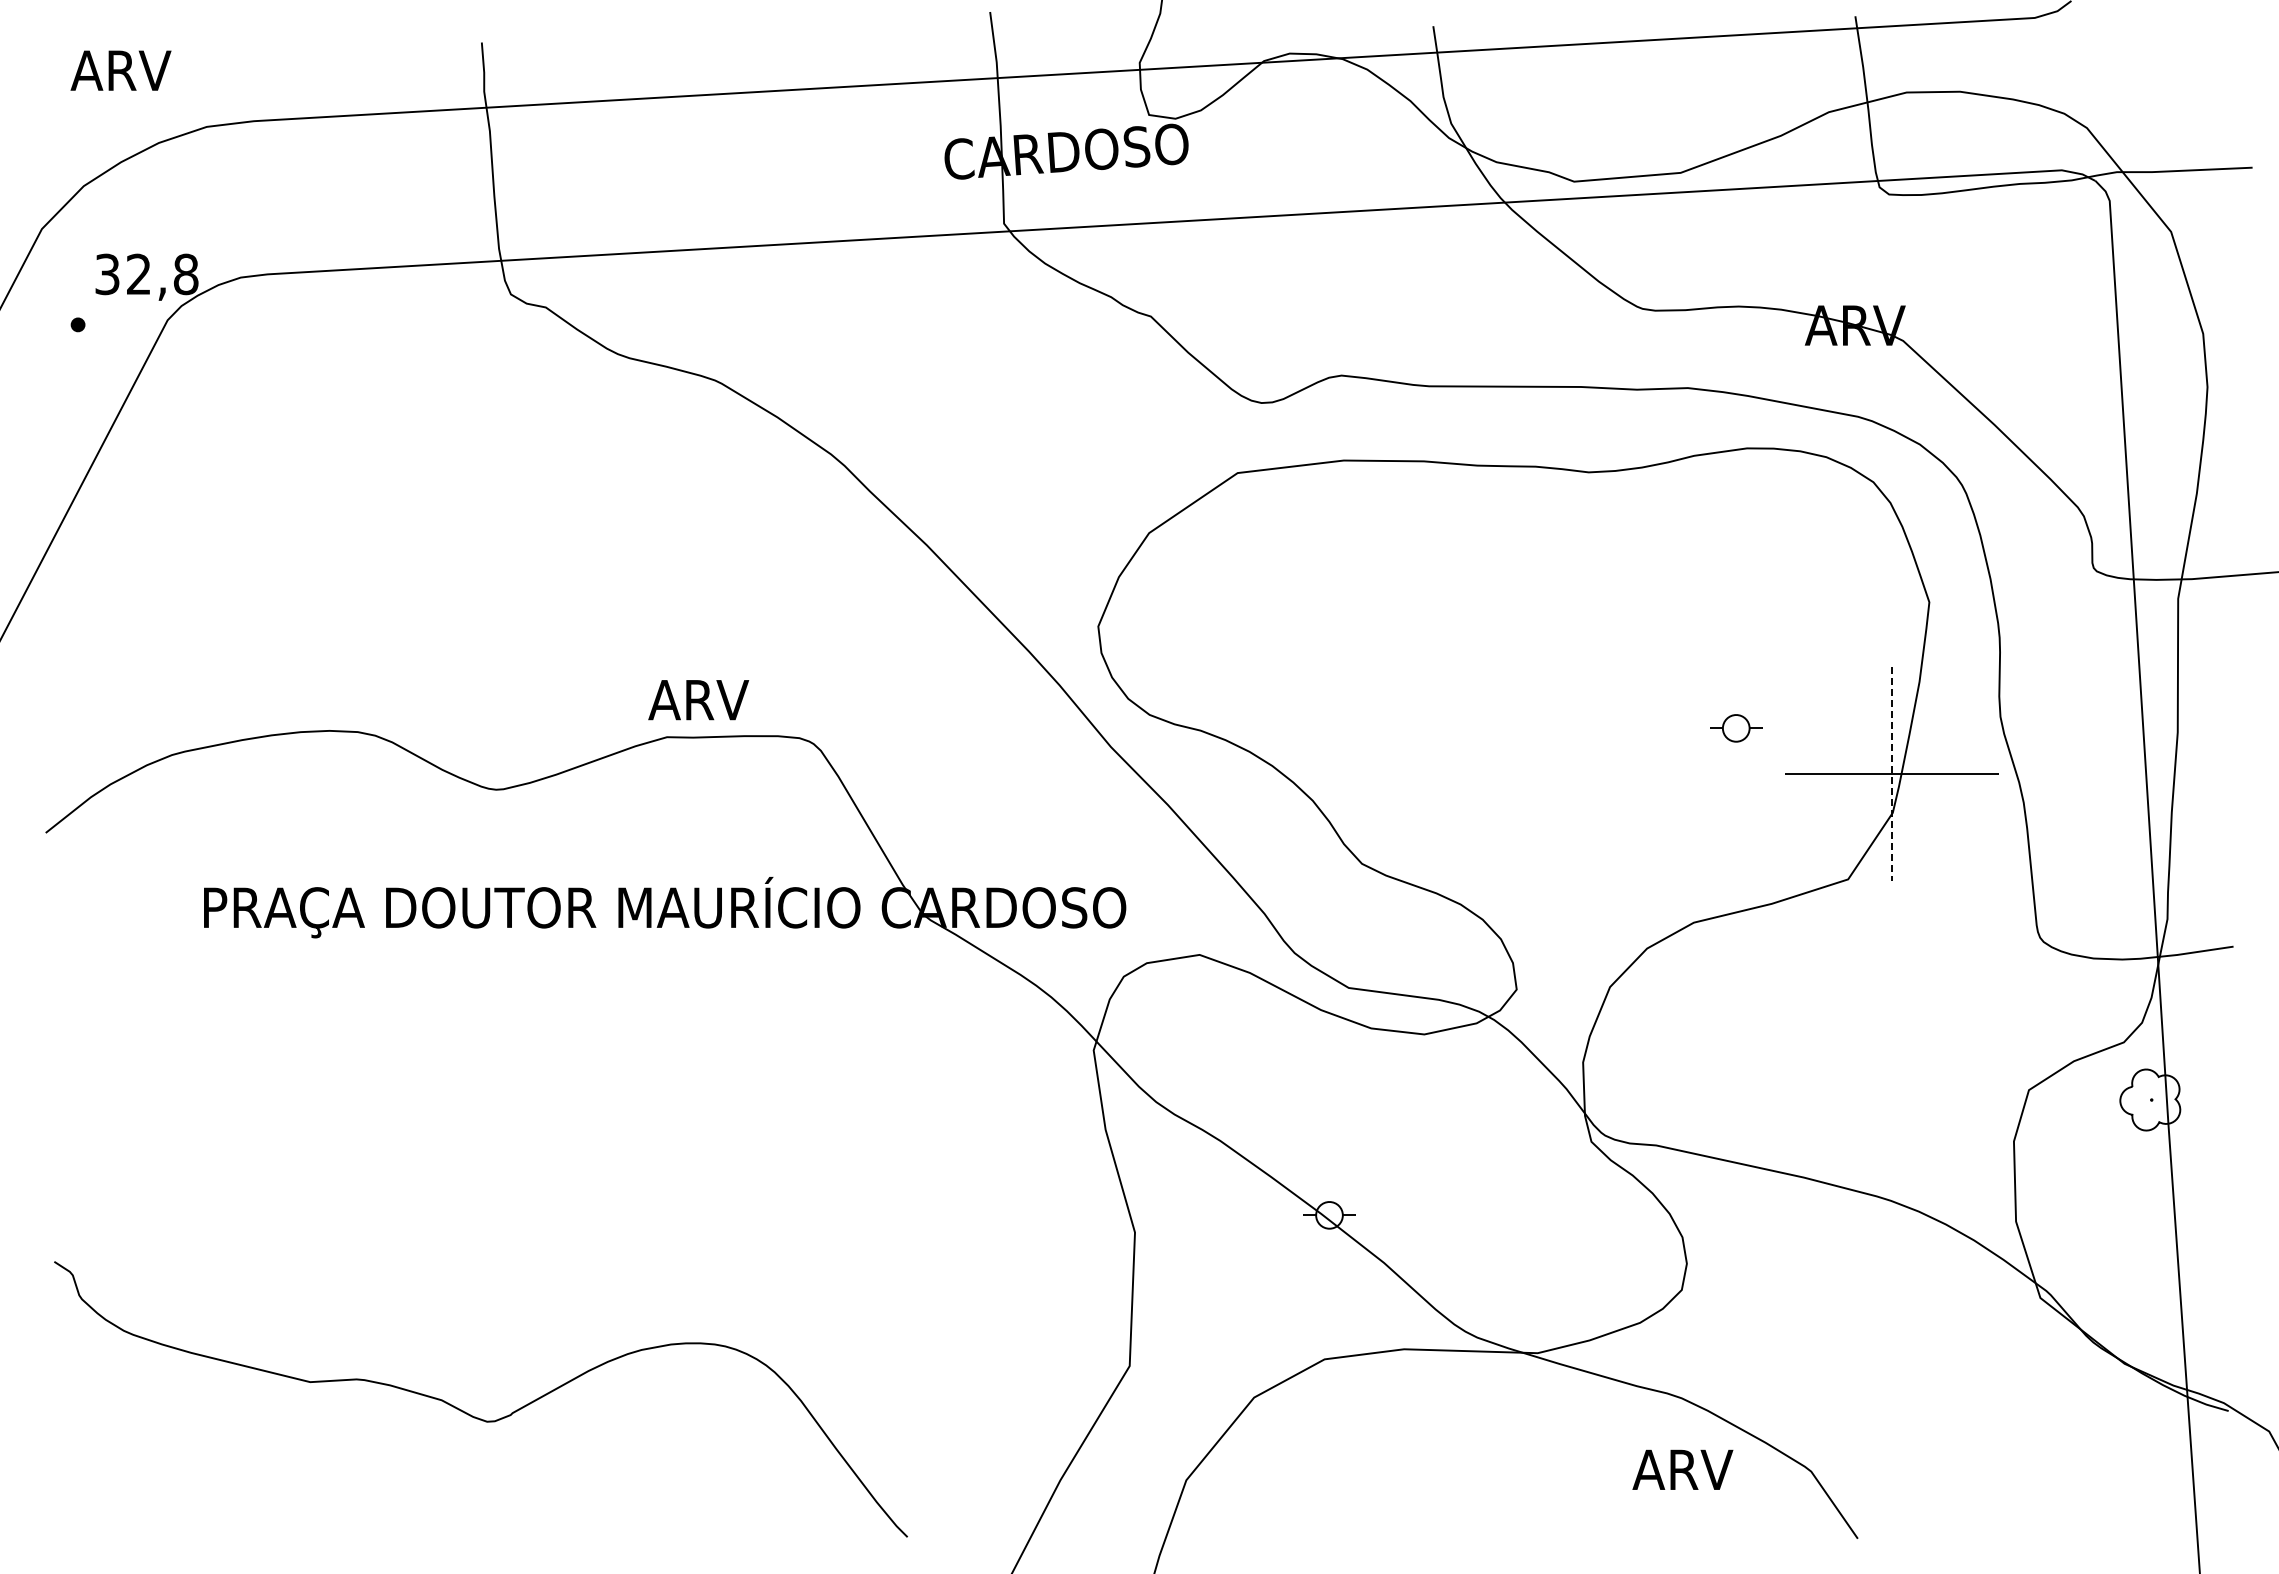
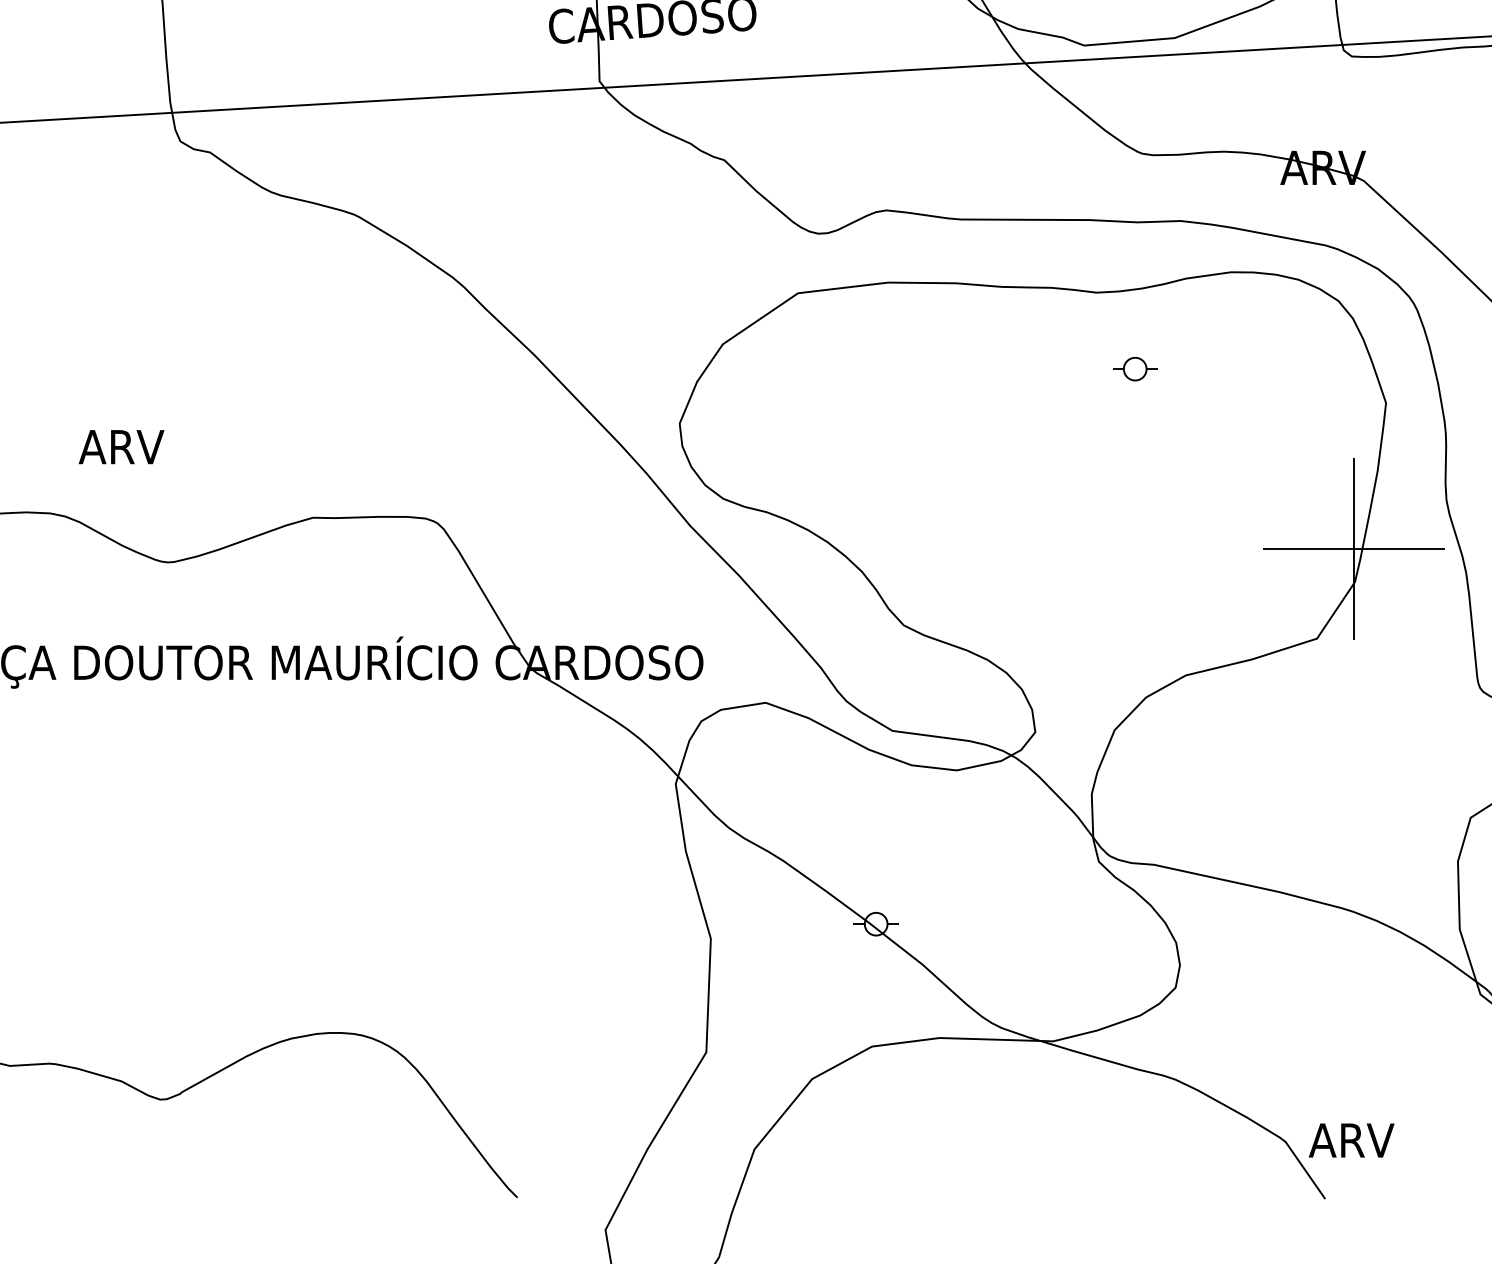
text: (698, 700) -> (121, 447), moved
part: (1736, 728) -> (1135, 369), moved
line: (1891, 774) -> (1353, 549), dashed -> solid
text: (1682, 1469) -> (1351, 1140), moved

